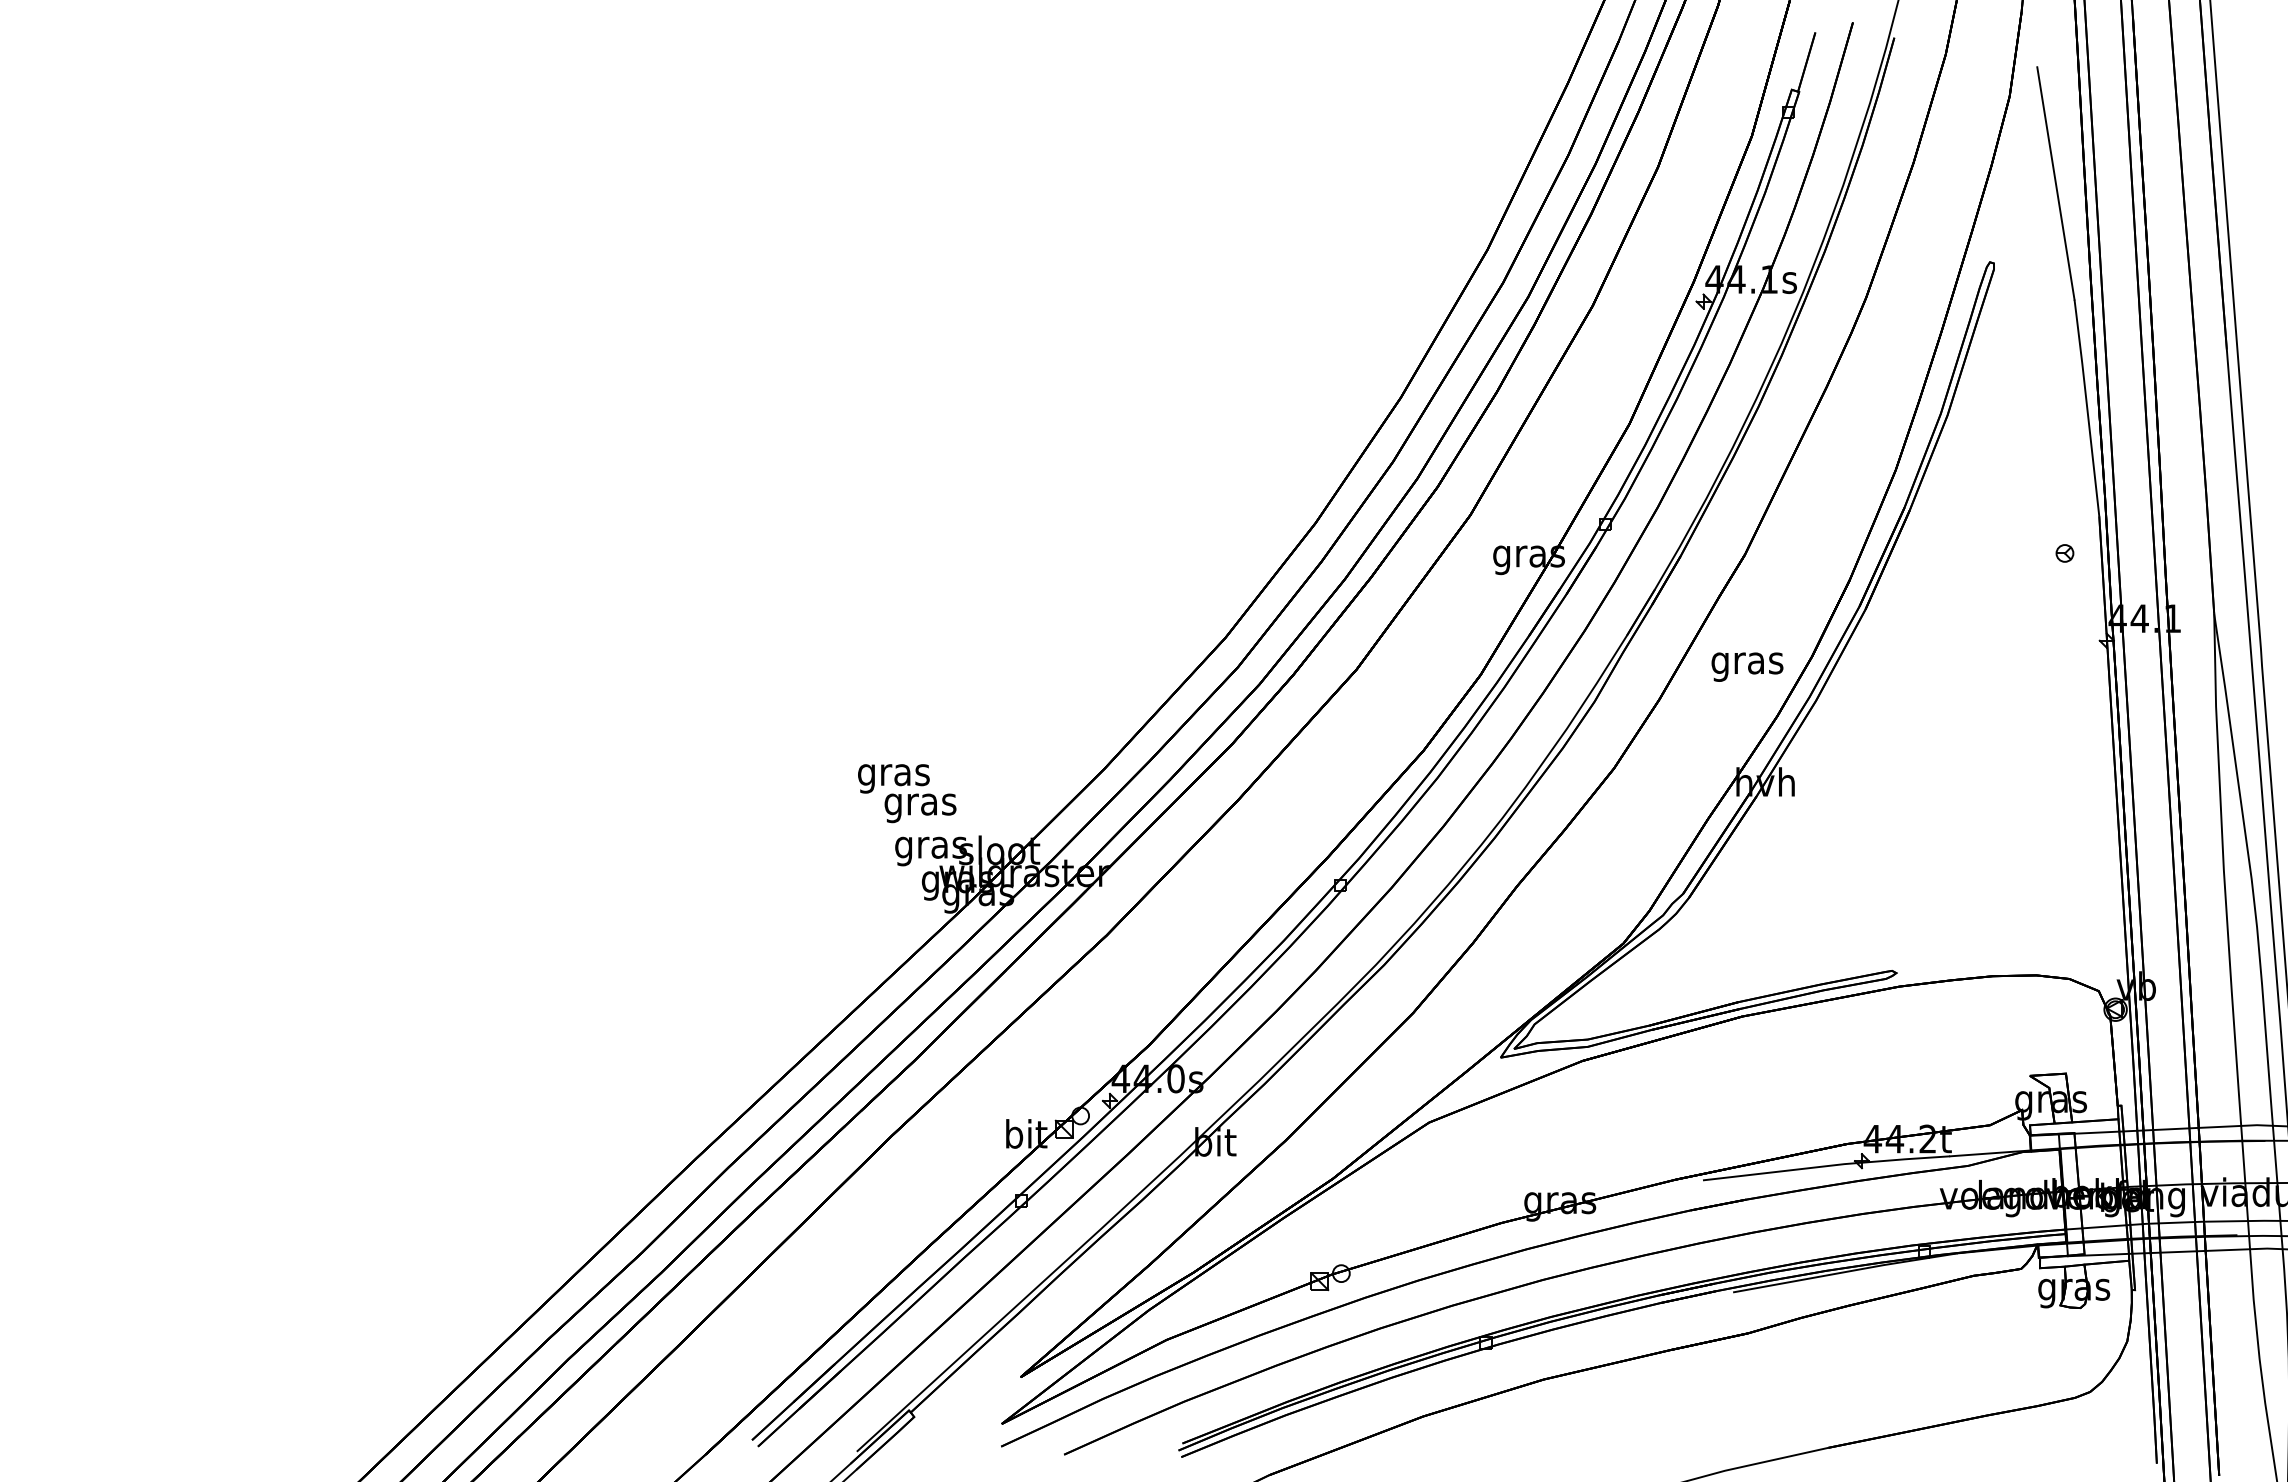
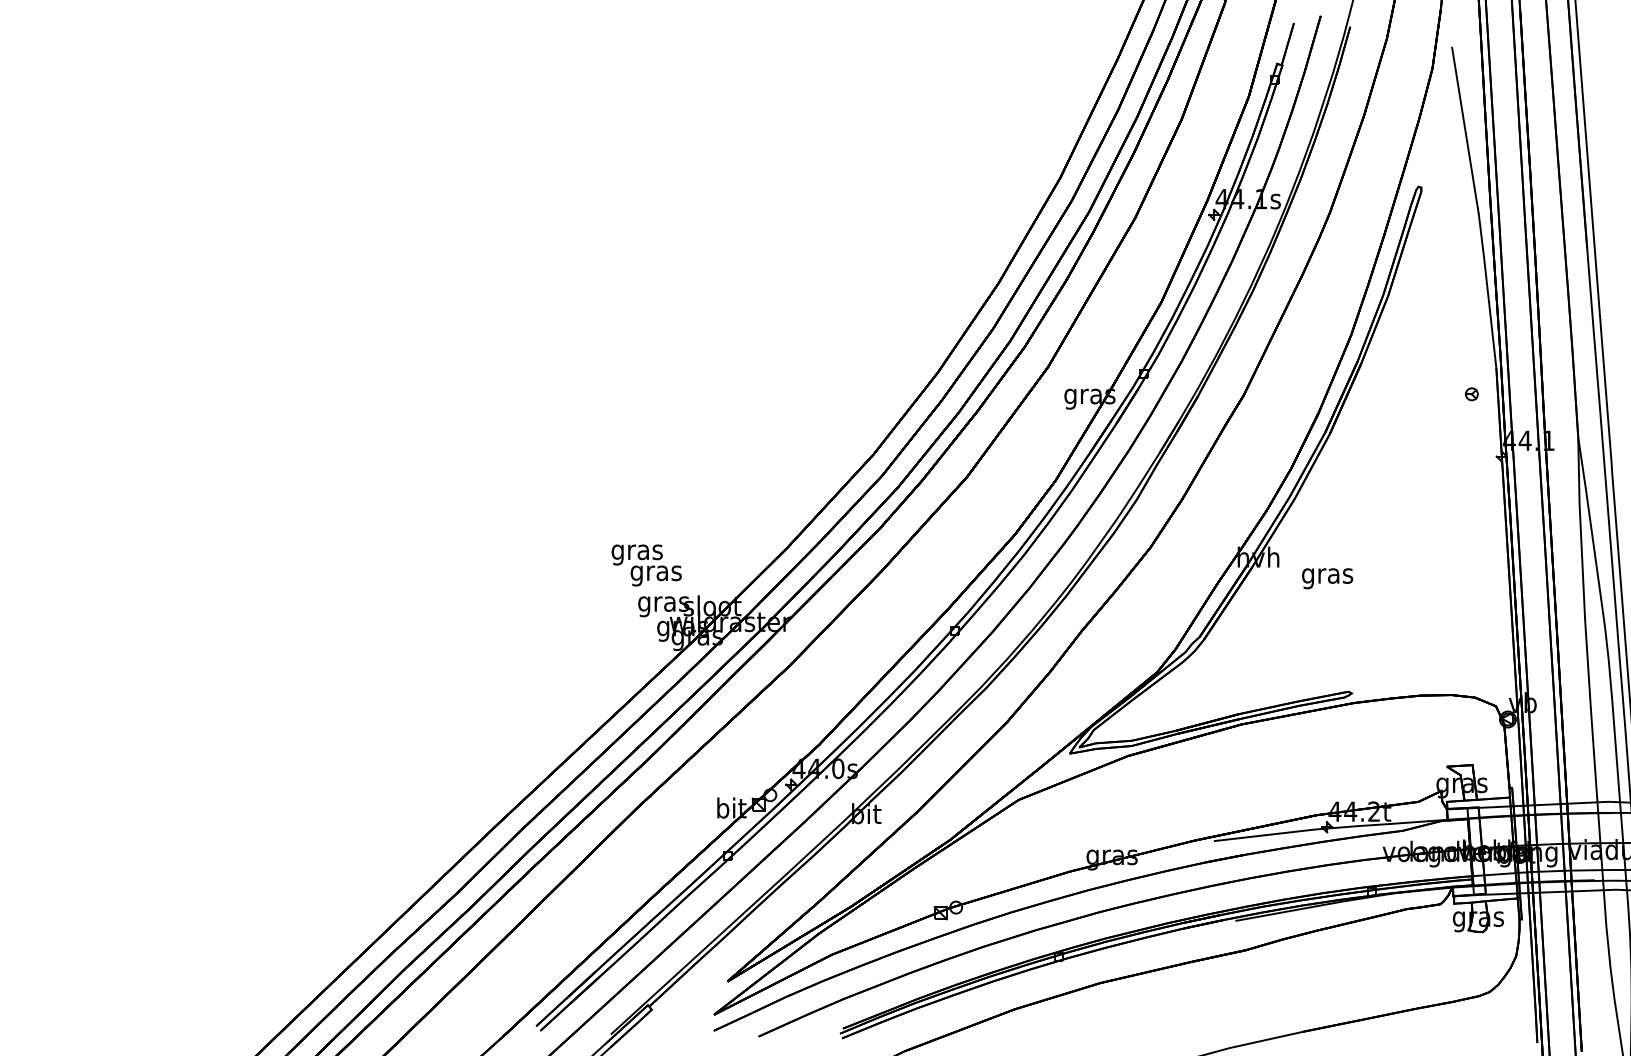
text: (1747, 666) -> (1327, 578), moved

